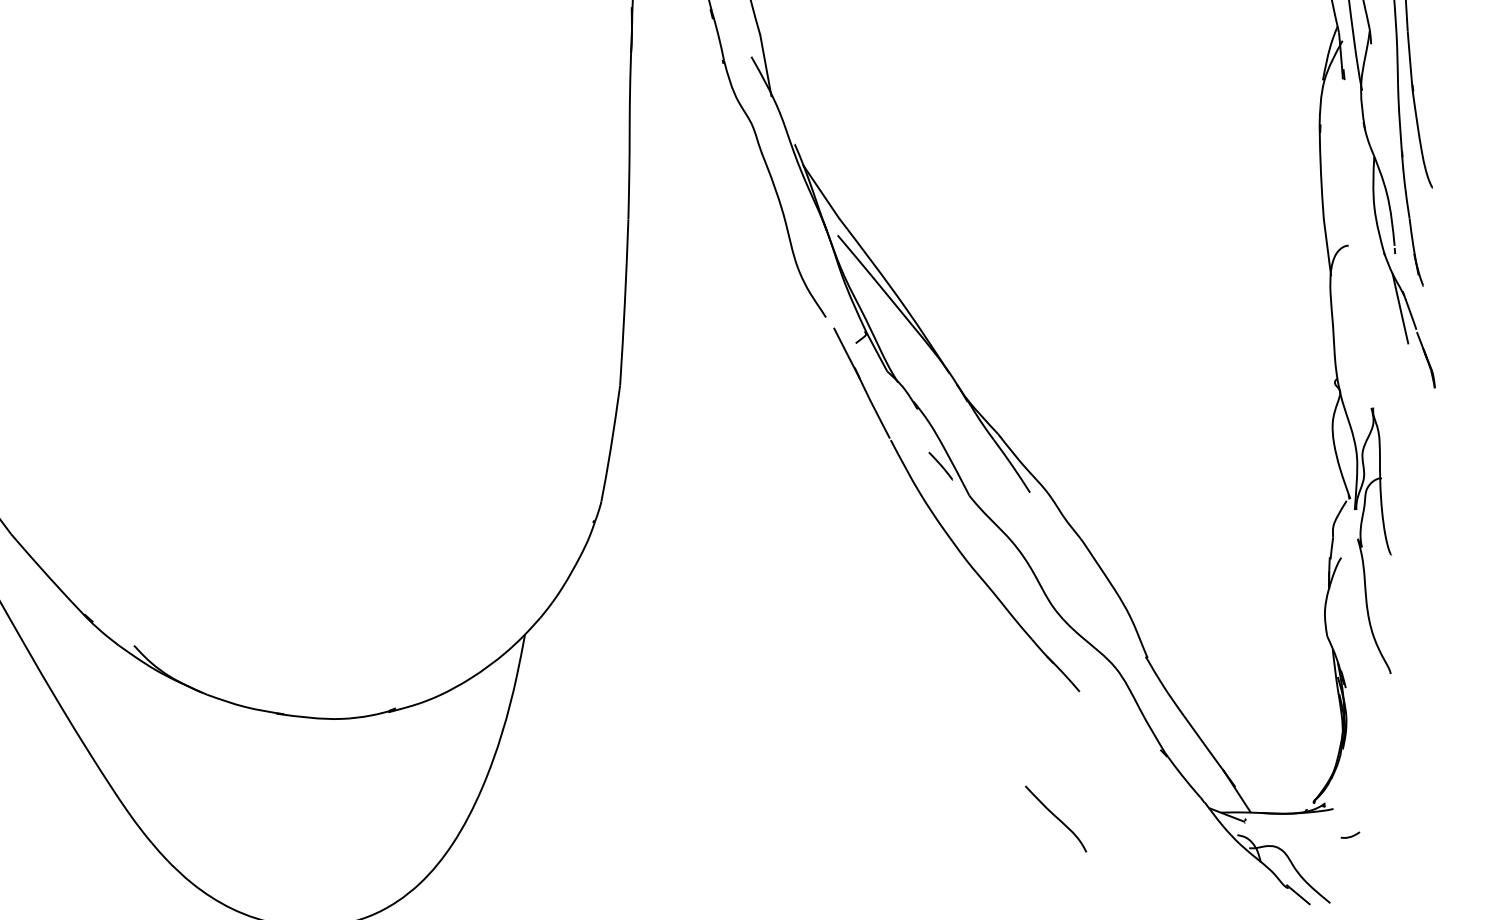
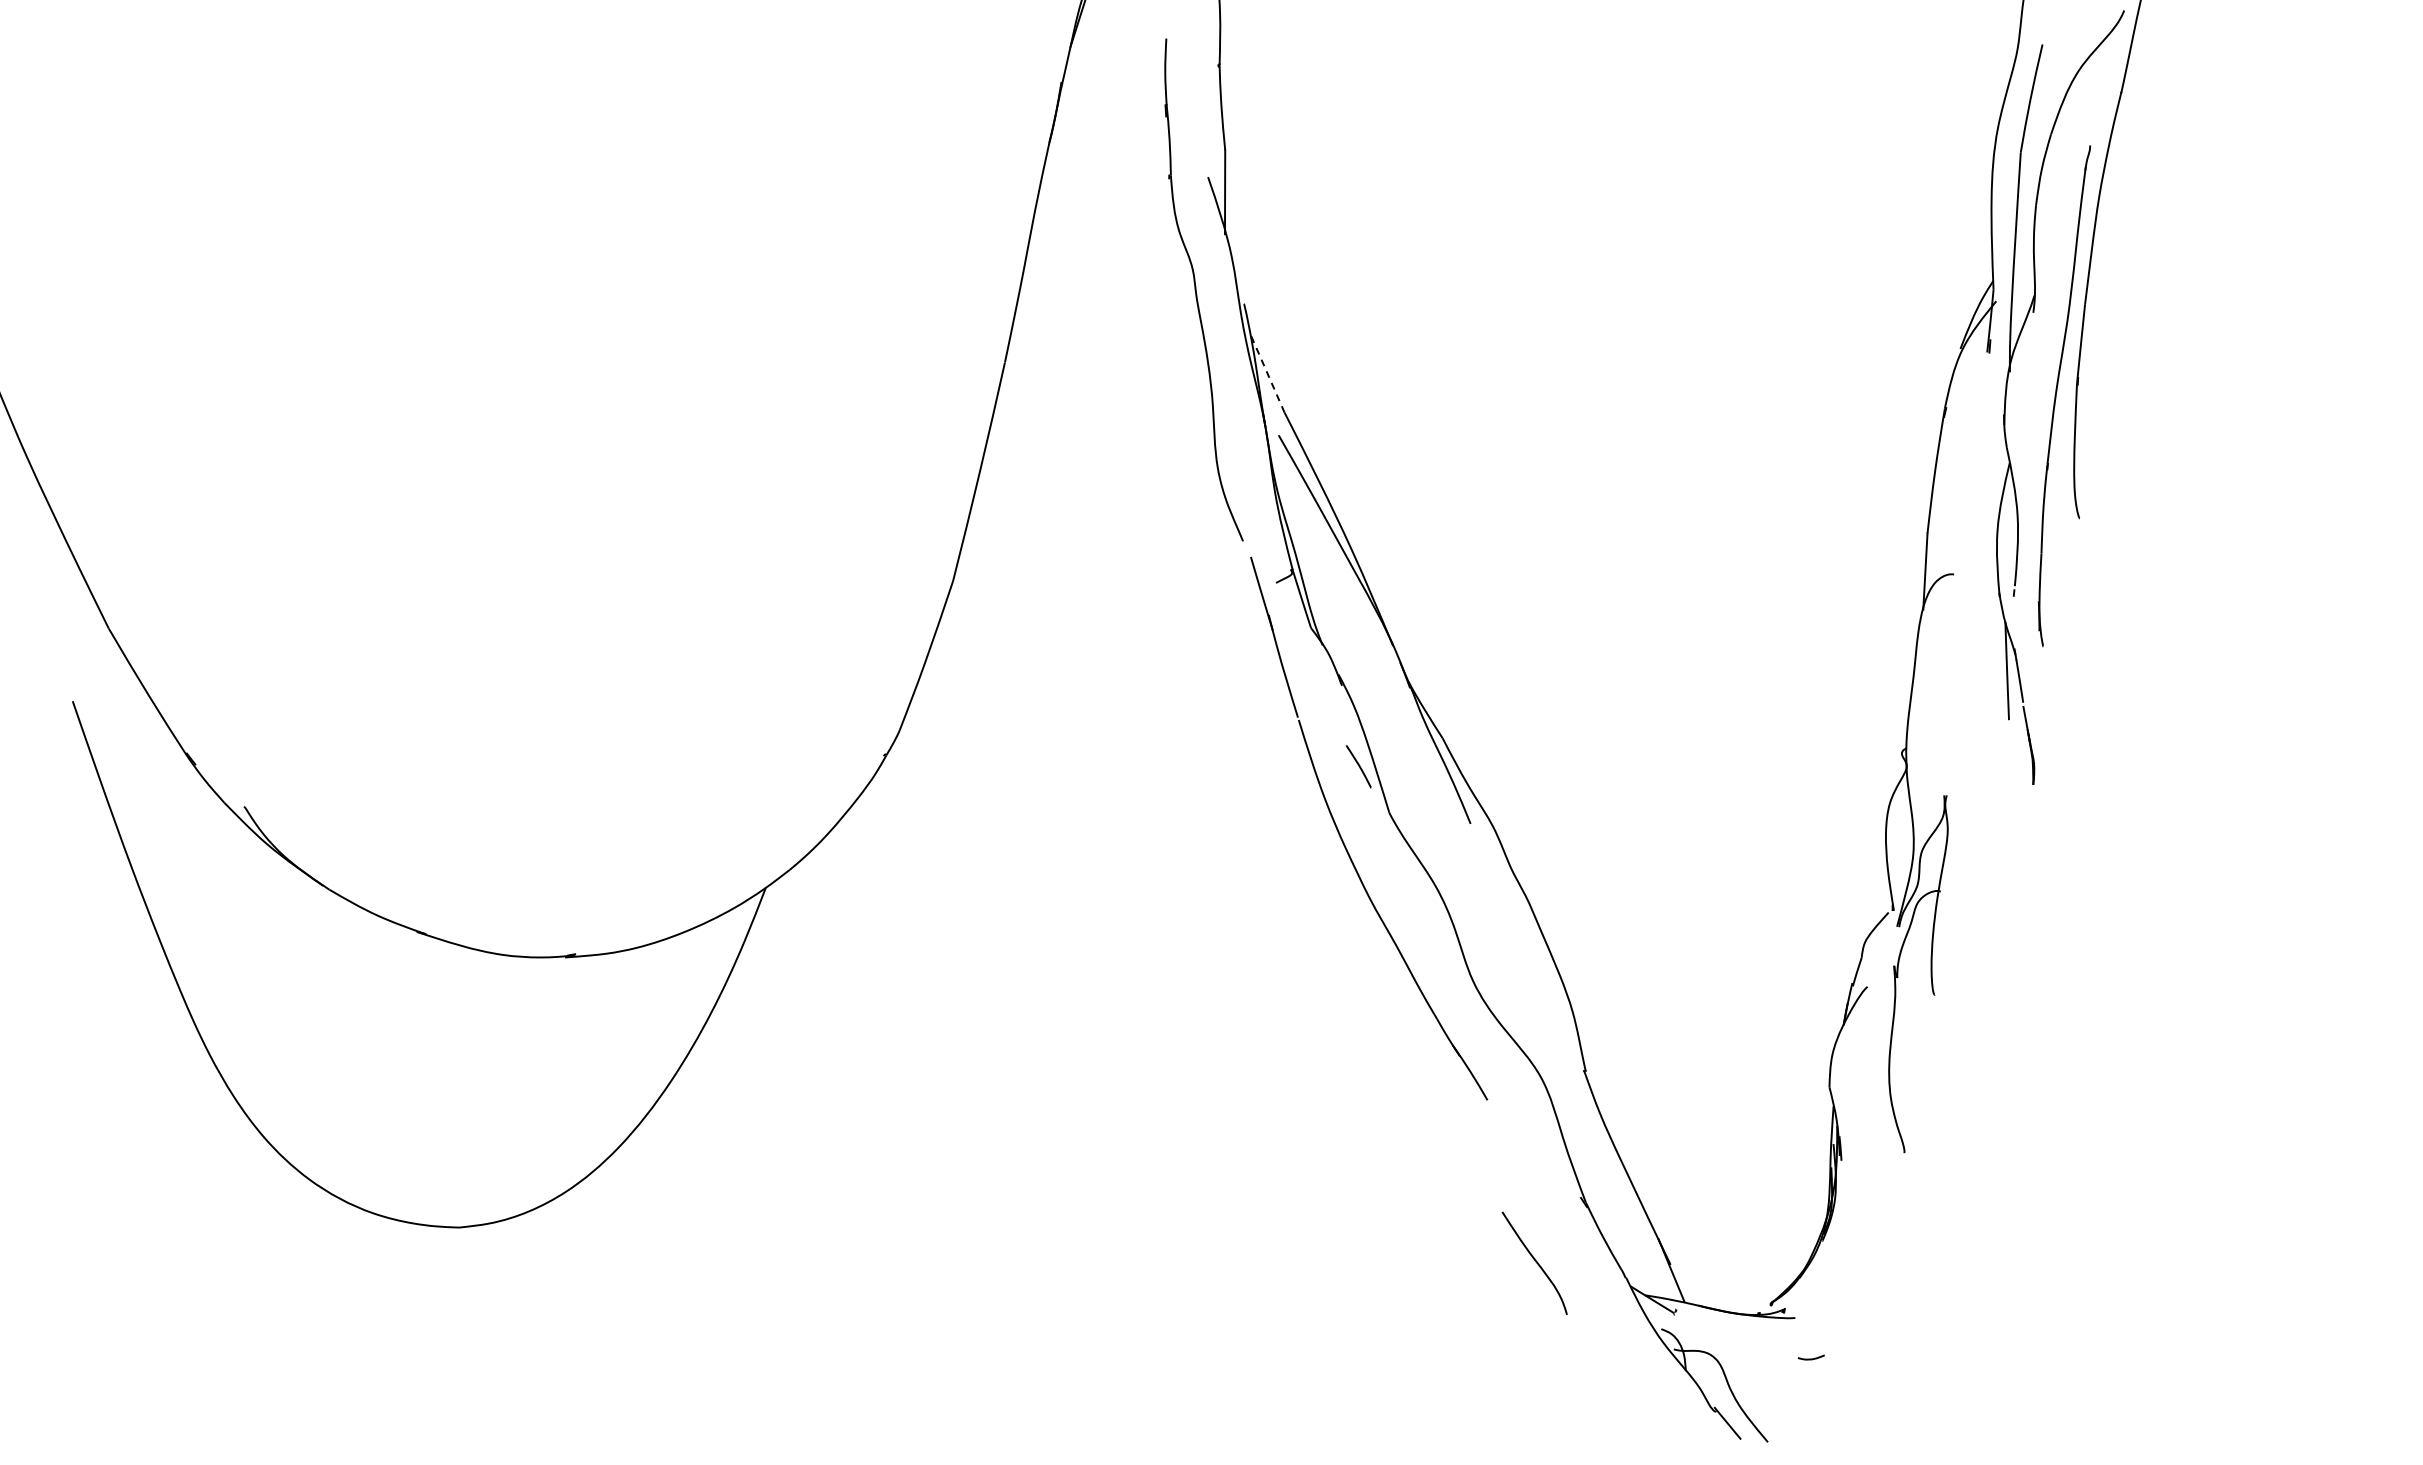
line: (821, 191) -> (1267, 373), solid -> dashed
curve: (1056, 818) -> (1535, 1262), moved

